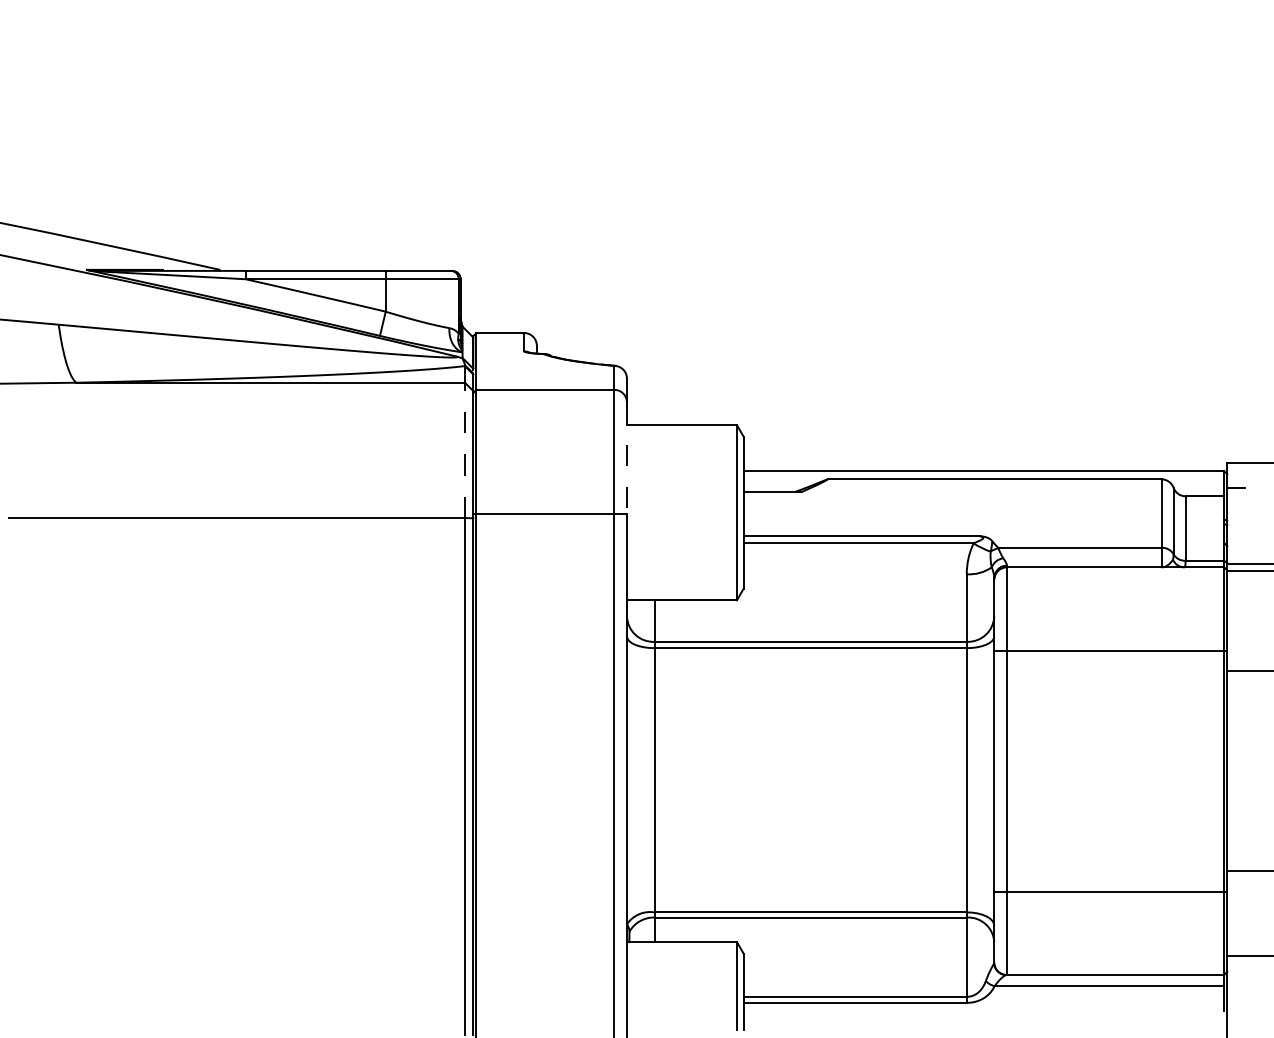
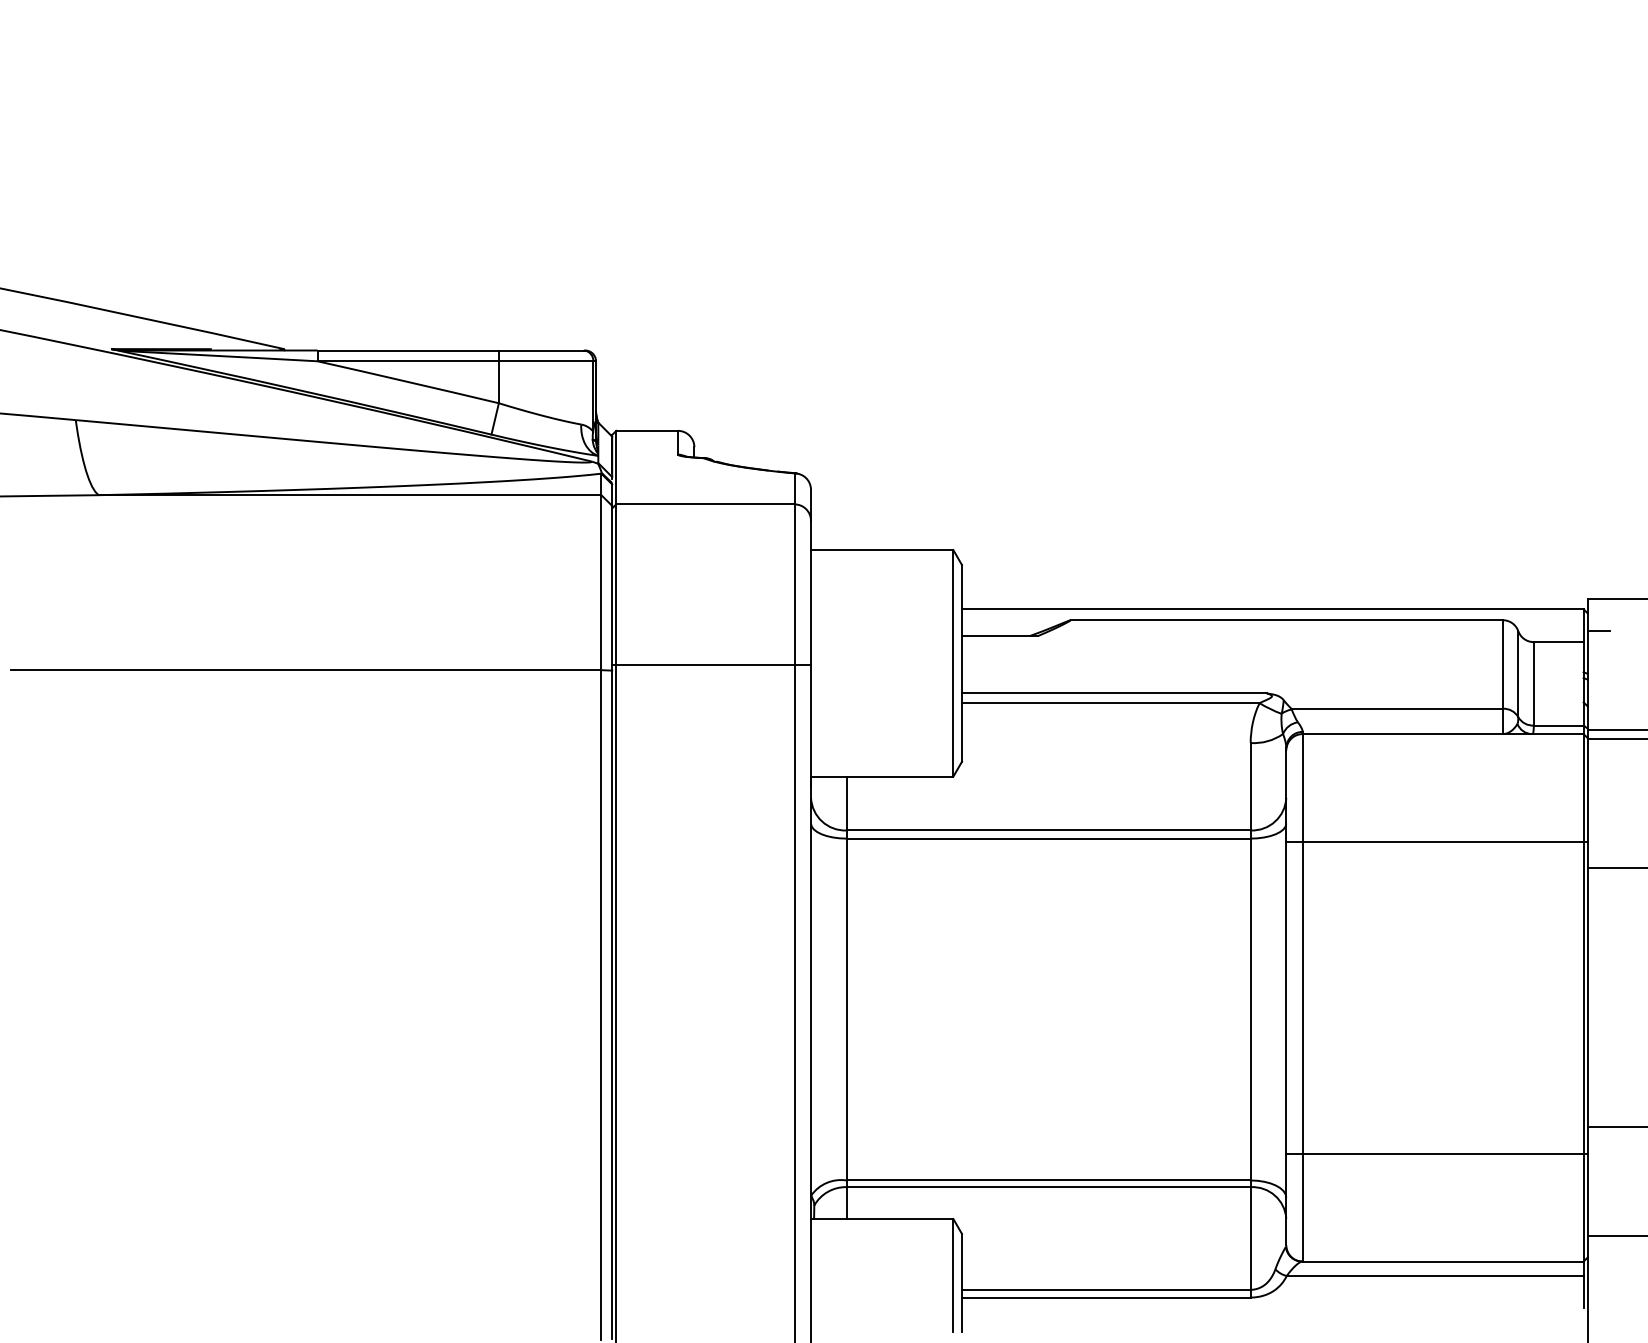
line: (464, 450) -> (600, 582), dashed -> solid
line: (626, 458) -> (810, 593), dashed -> solid

